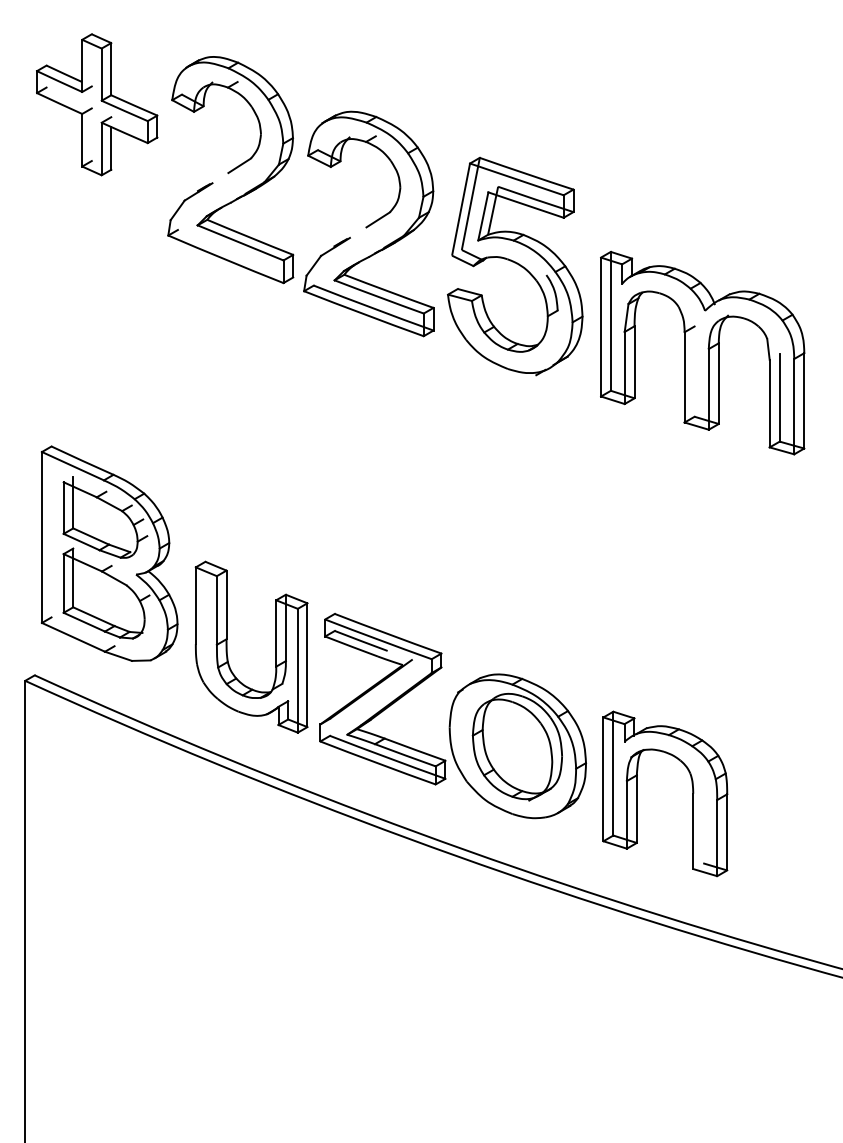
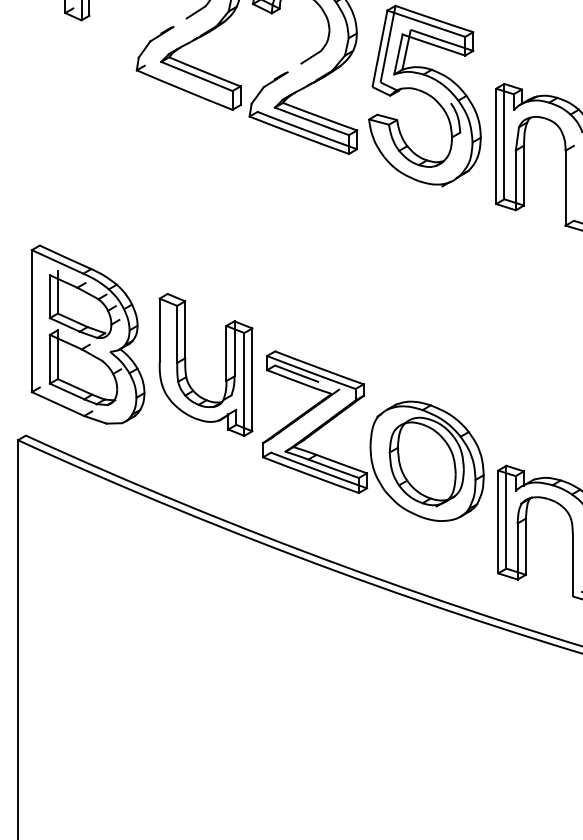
part: (227, 646) -> (185, 364), moved
part: (452, 715) -> (372, 435), moved

